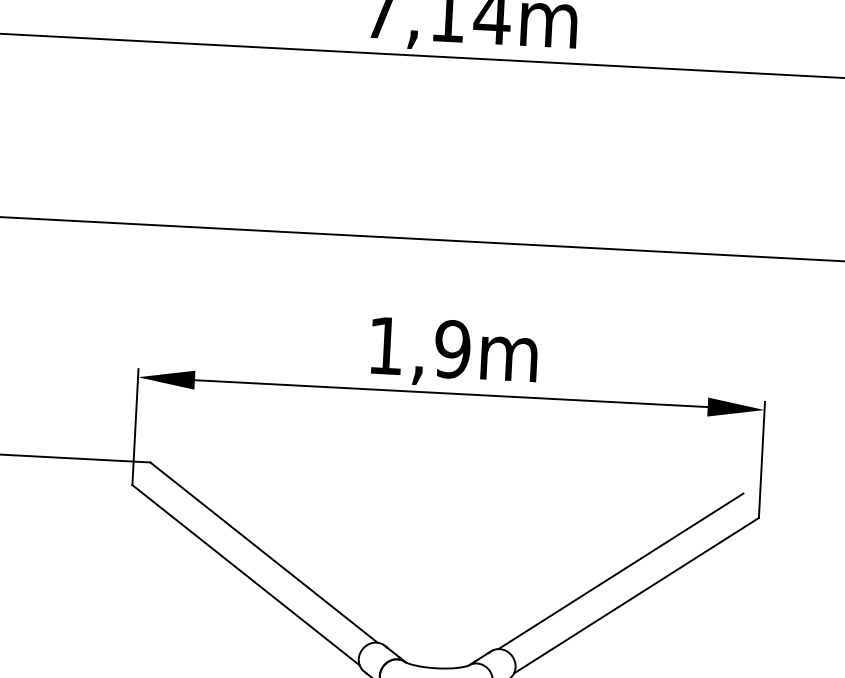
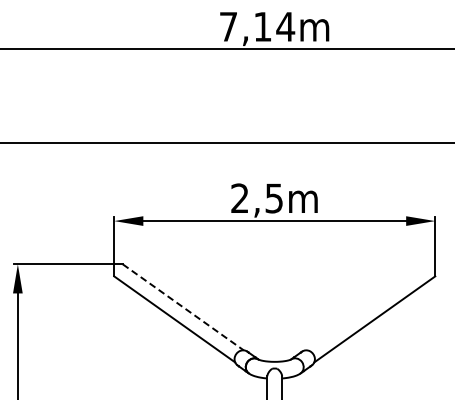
text: (419, 347) -> (257, 198), 1,9m -> 2,5m
line: (264, 552) -> (183, 307), solid -> dashed
line: (619, 571) -> (365, 307), removed

